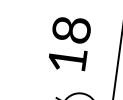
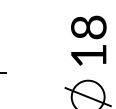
text: (69, 43) -> (88, 40), moved

